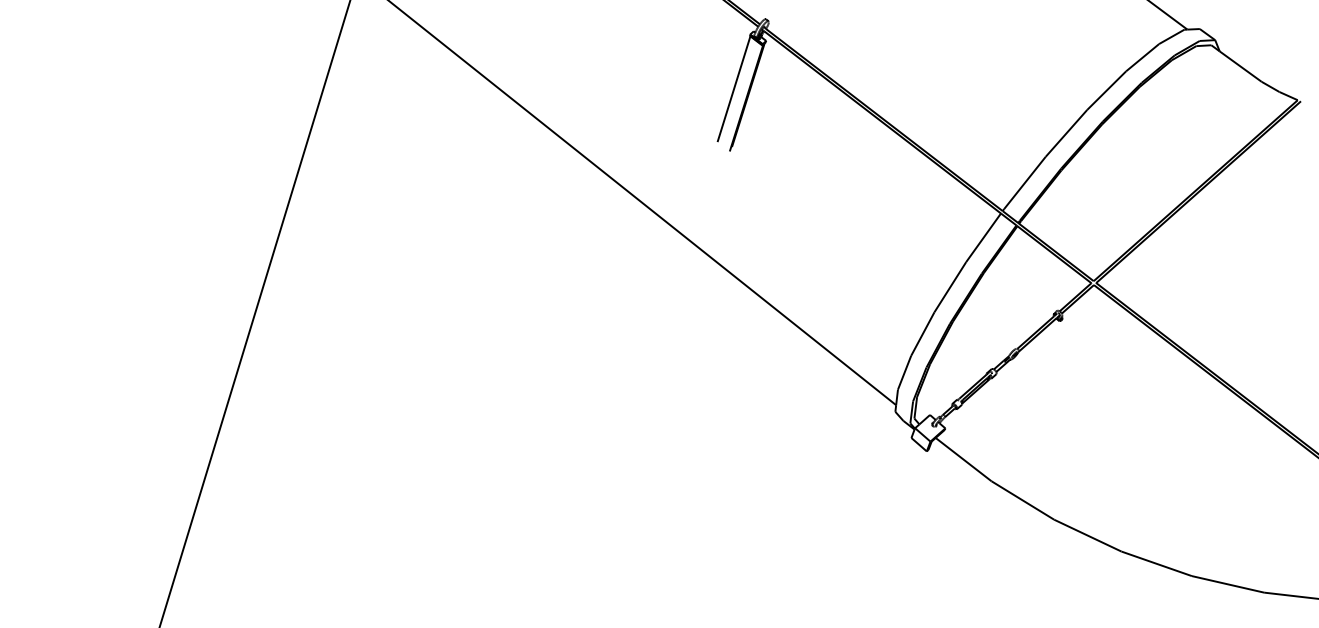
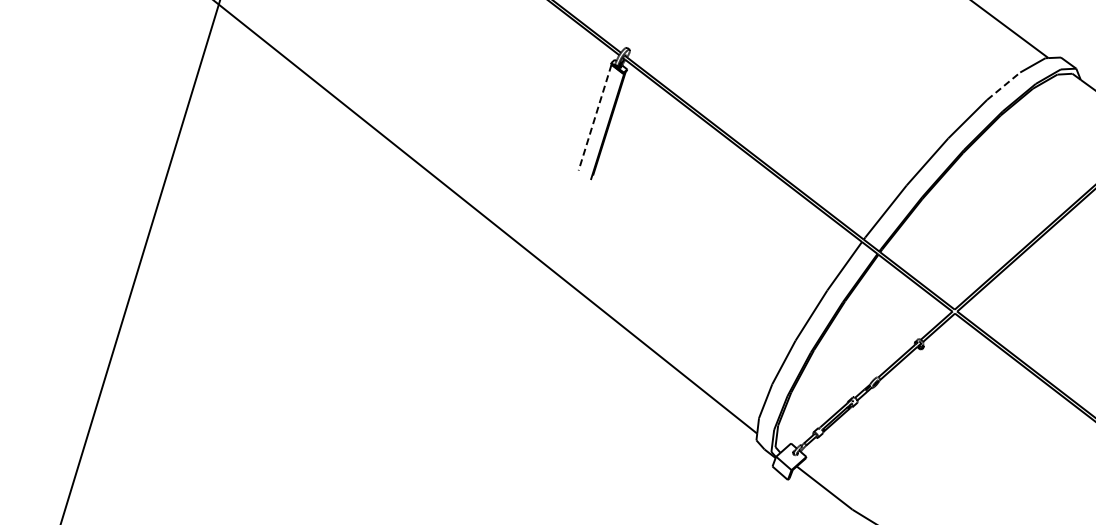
line: (1143, 57) -> (1004, 86), solid -> dashed
line: (733, 89) -> (594, 118), solid -> dashed

